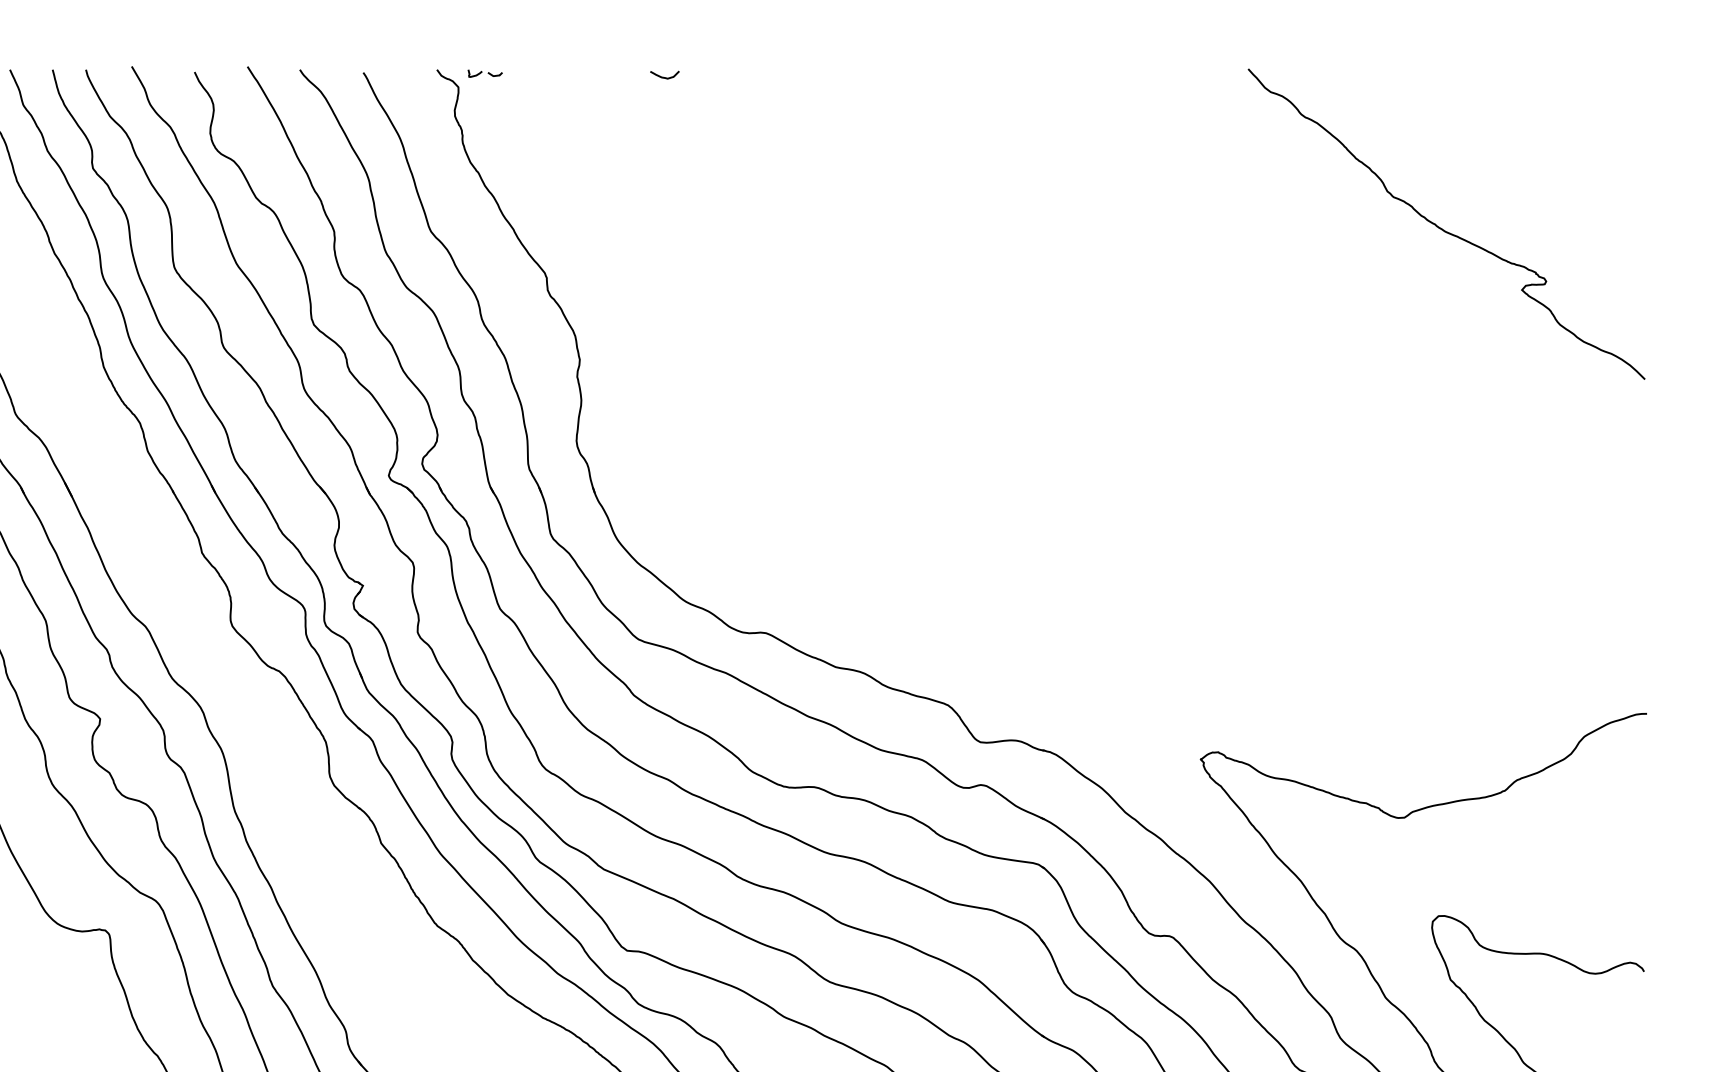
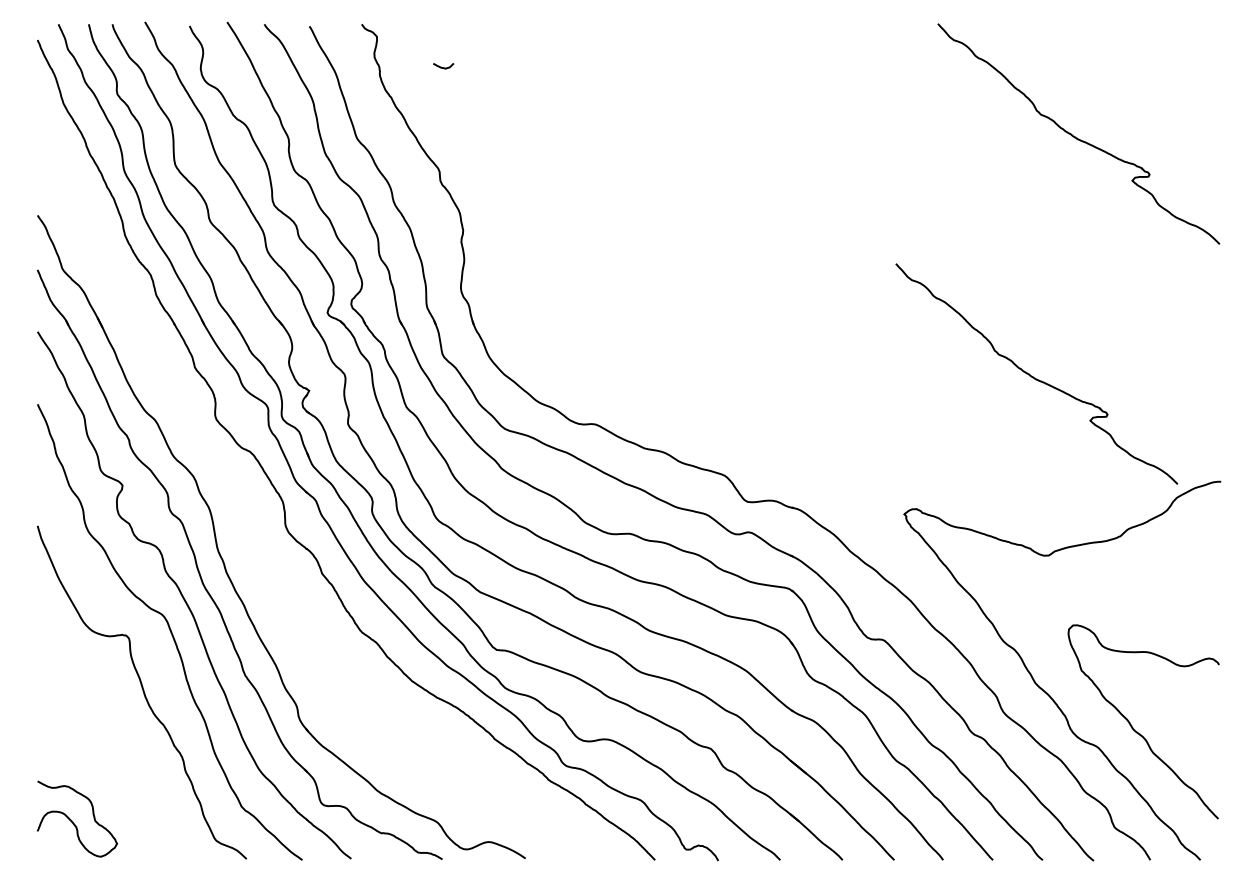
part: (484, 74) -> (395, 27), removed
curve: (664, 77) -> (443, 67), moved
curve: (1385, 567) -> (1035, 377), added

